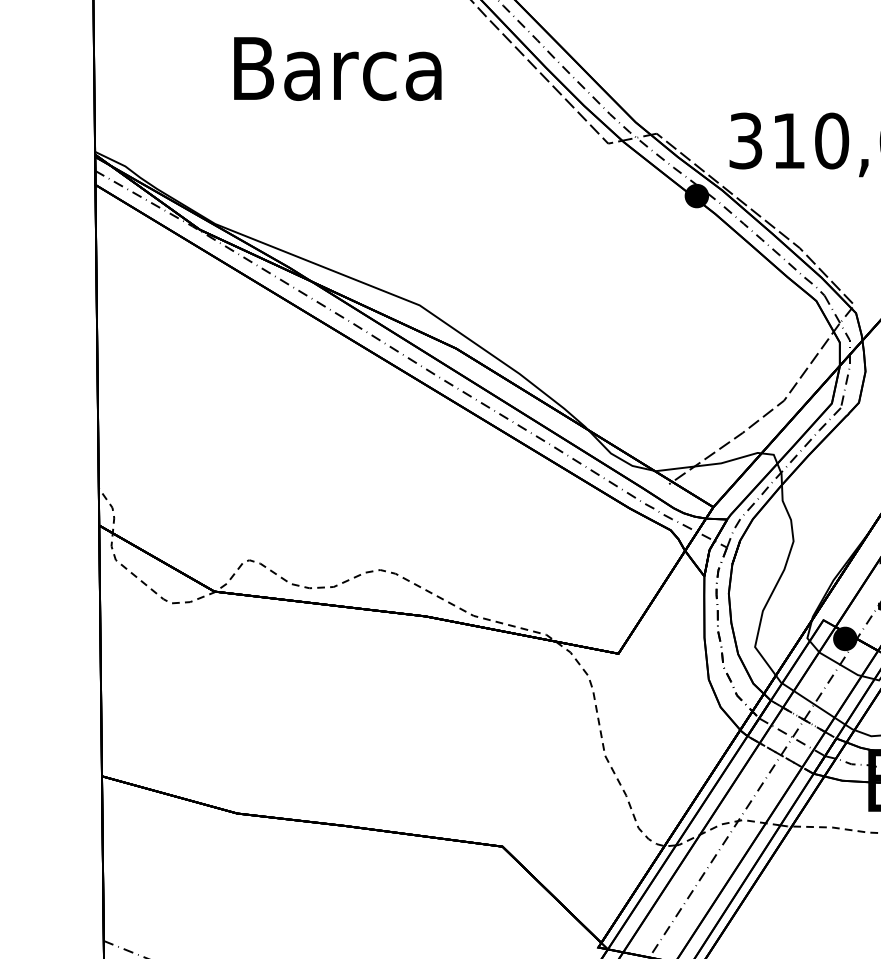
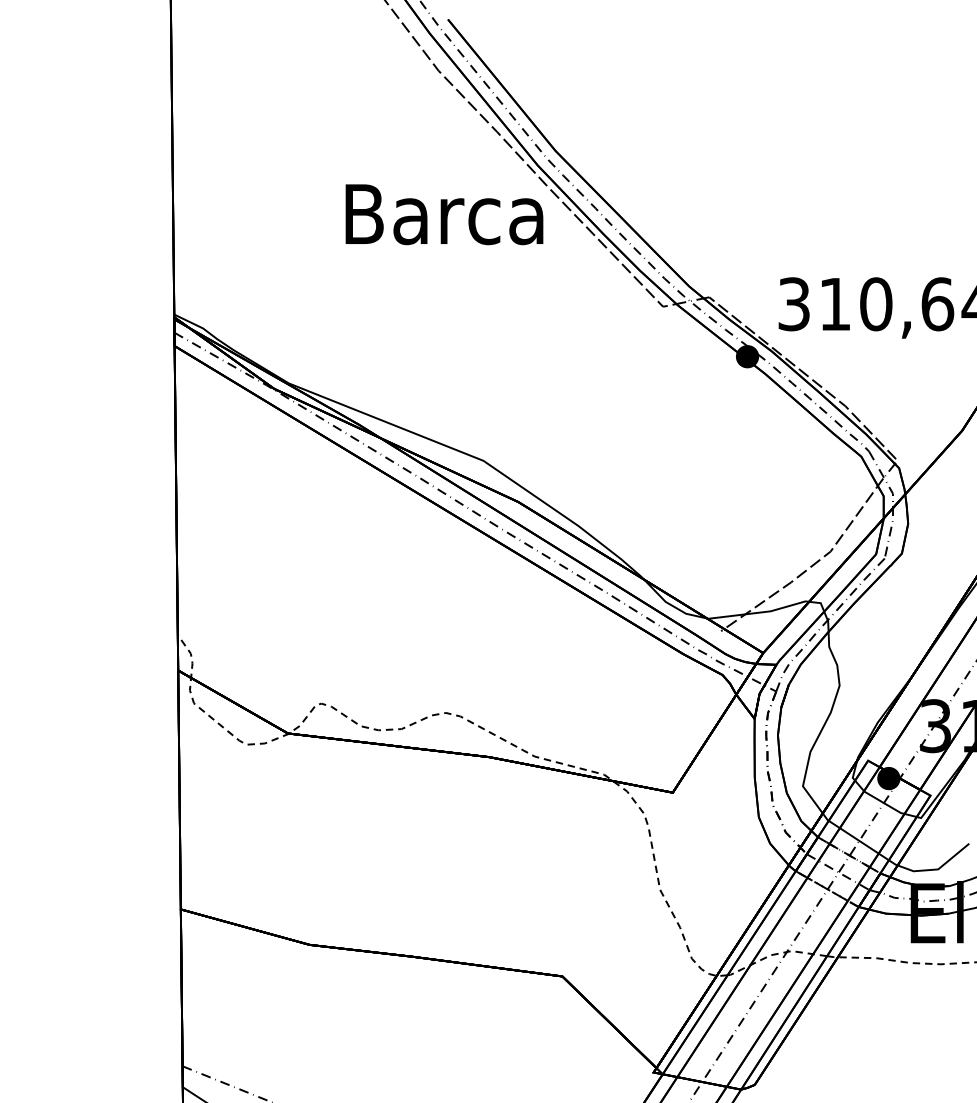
text: (337, 68) -> (444, 214), moved

